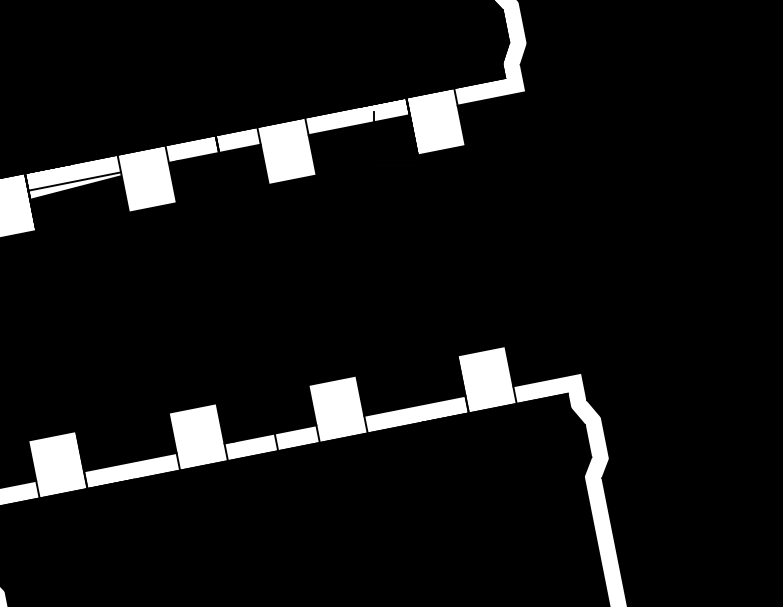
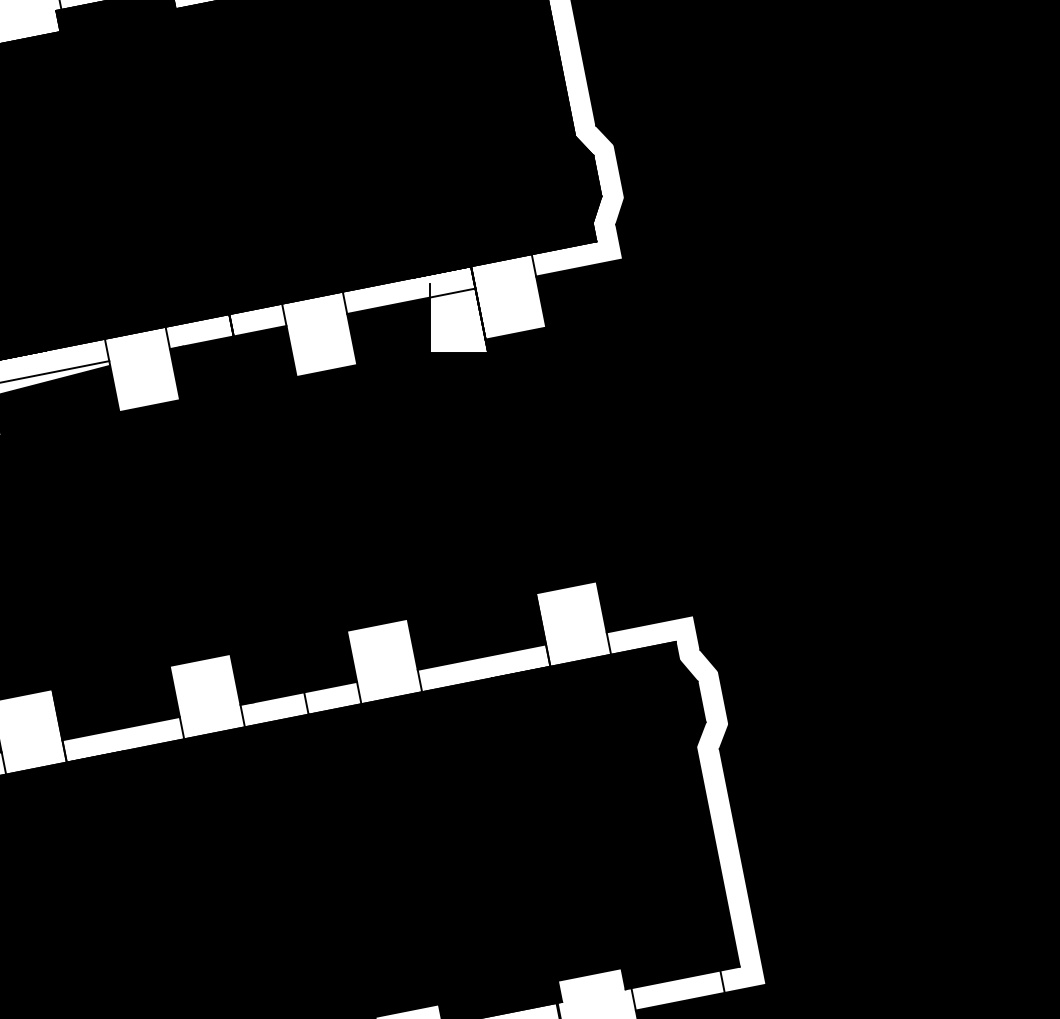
fill: (397, 140) -> (459, 320), removed

